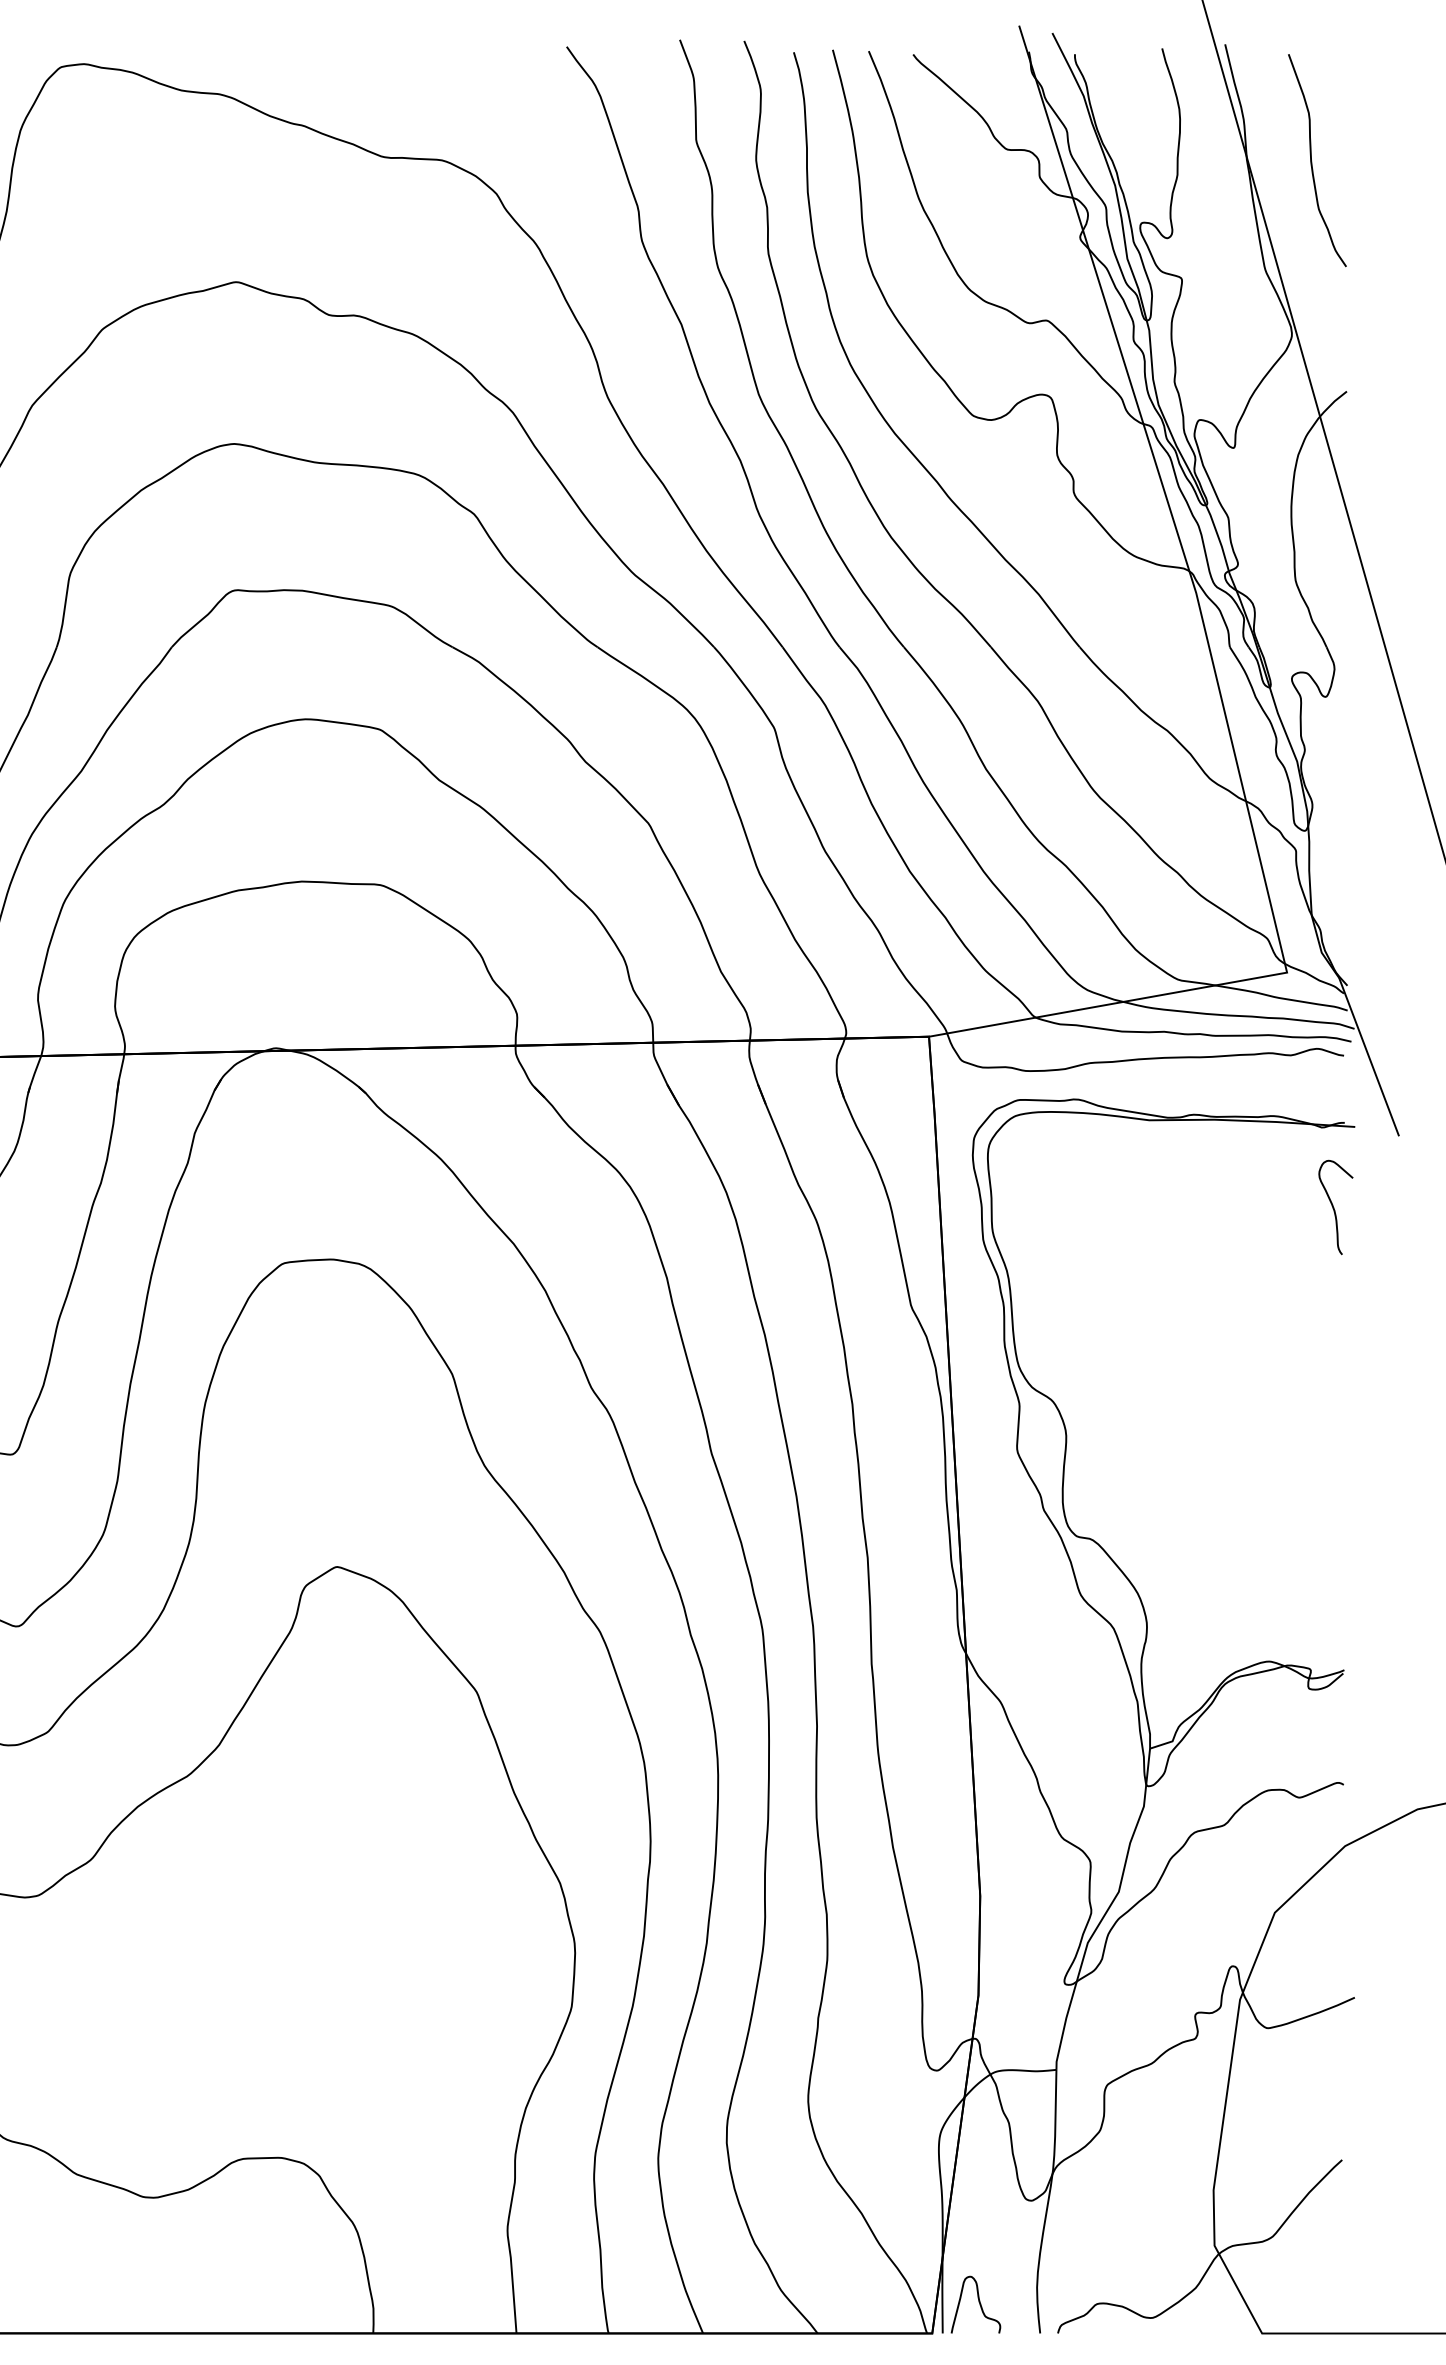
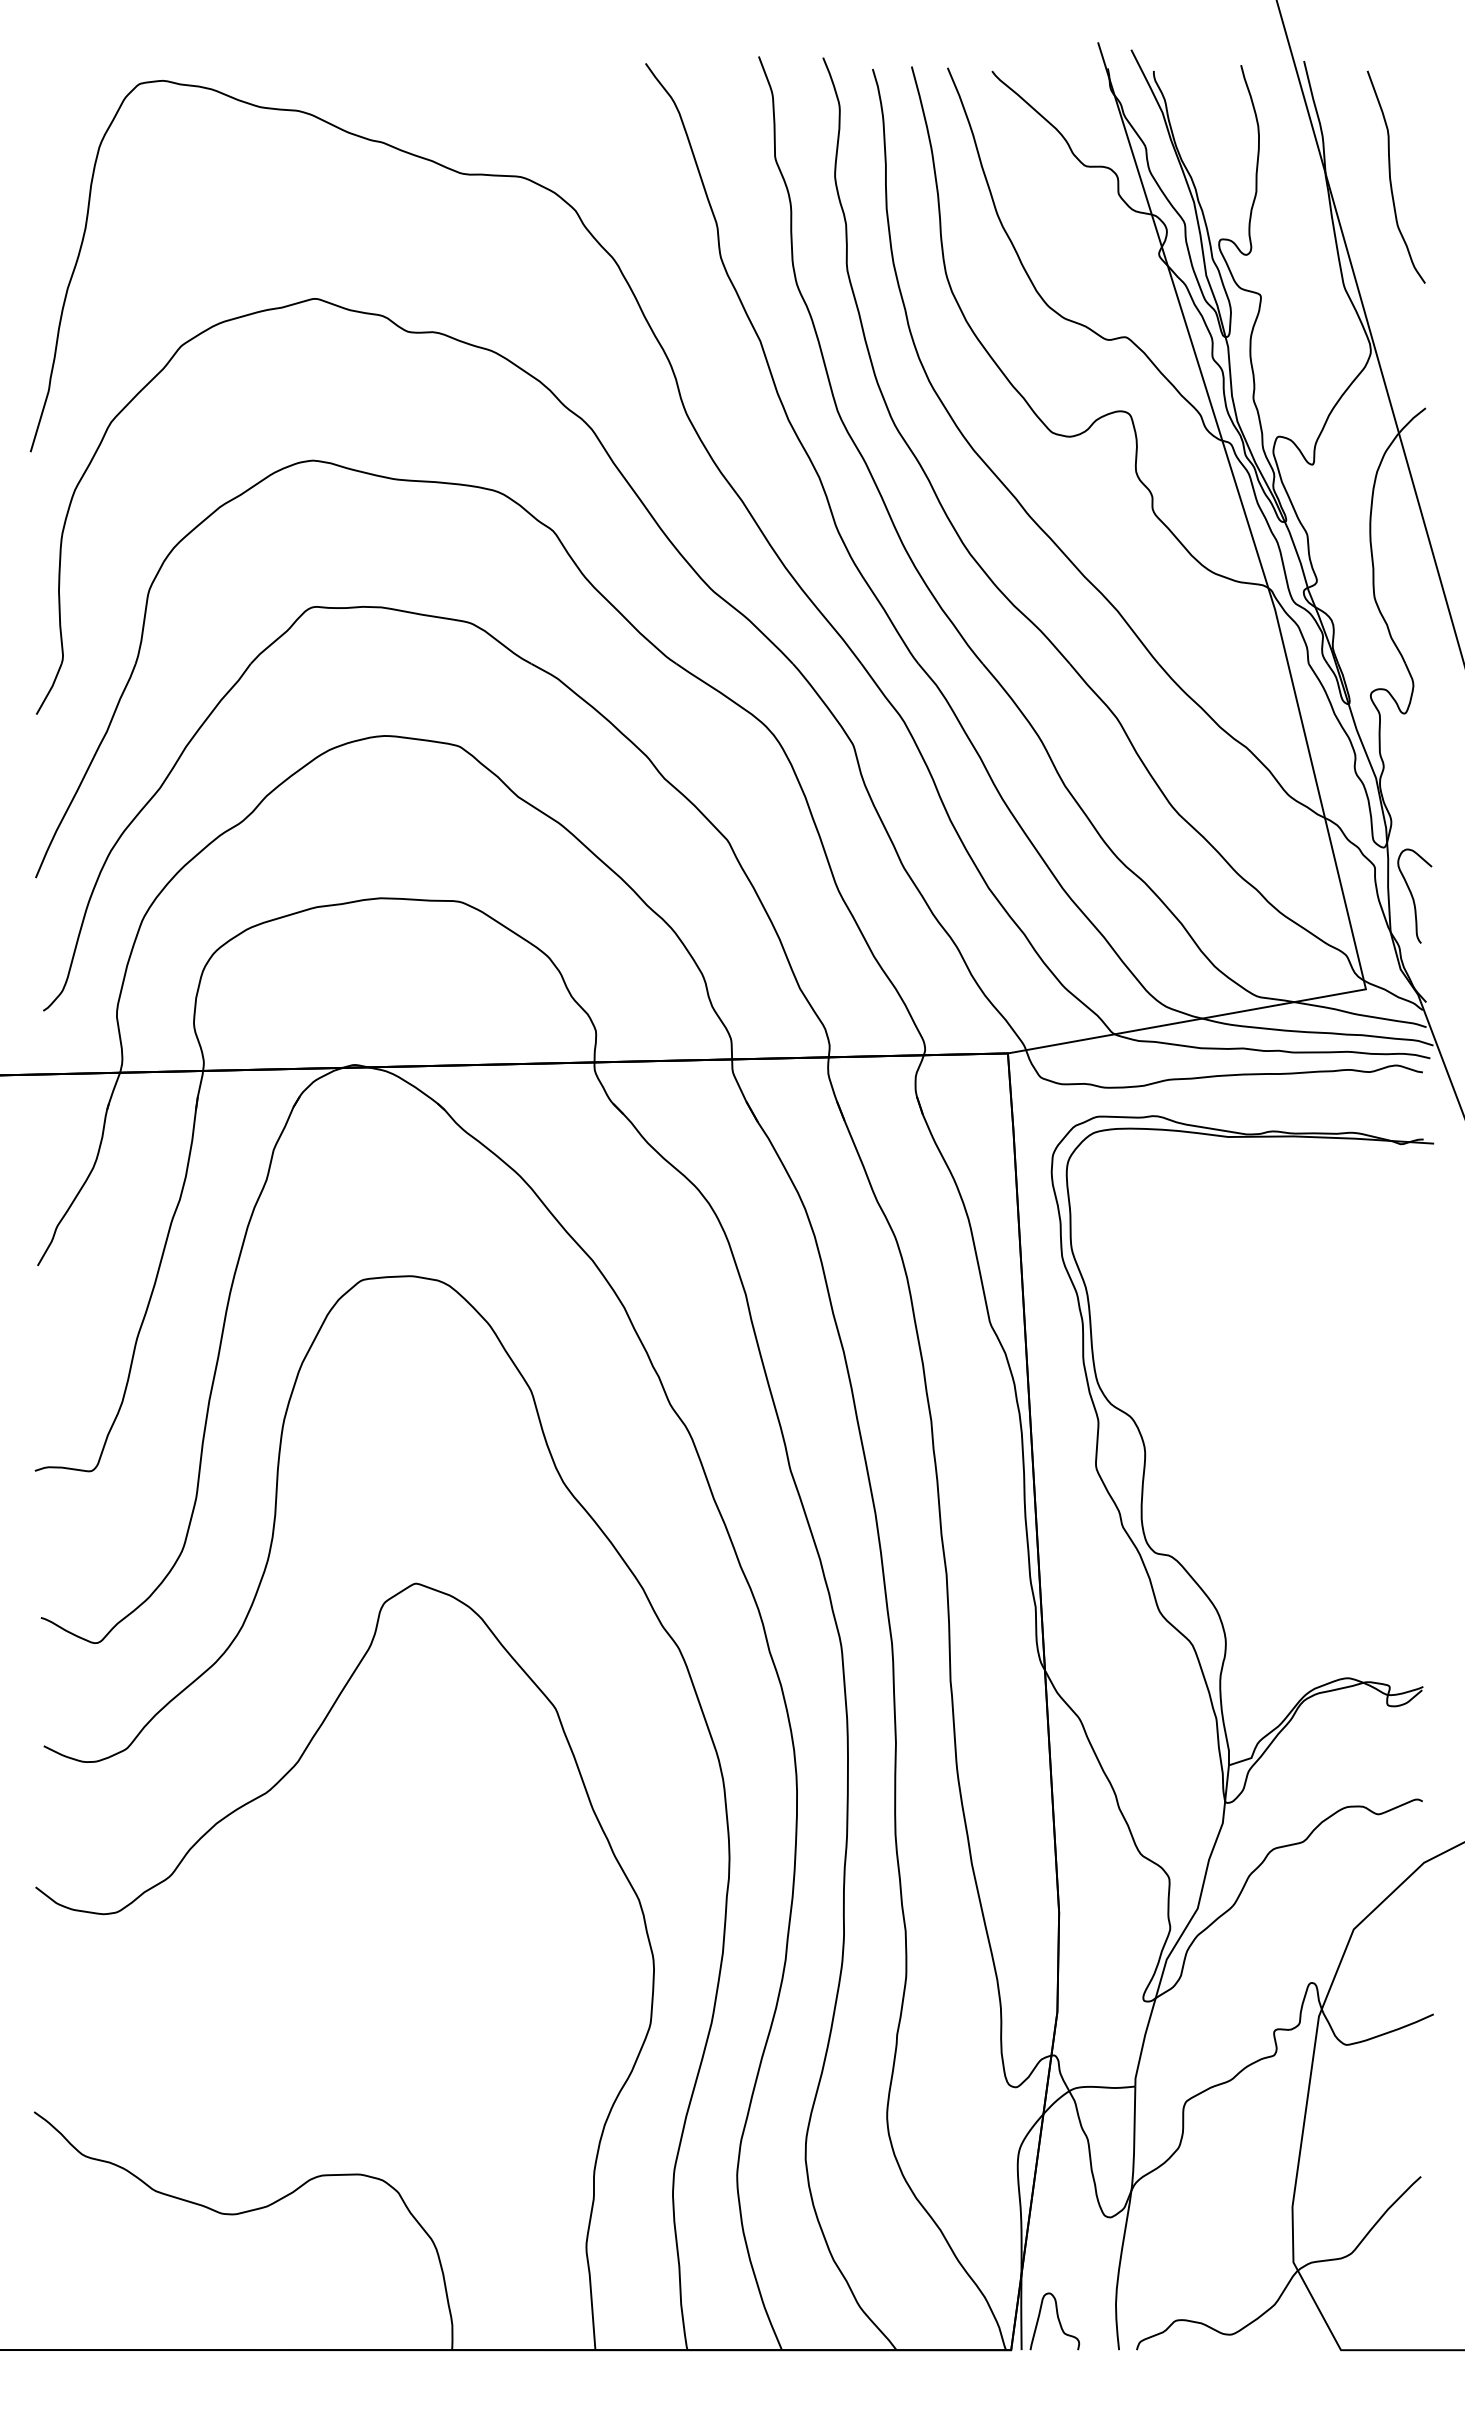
curve: (1334, 1207) -> (1413, 896), moved

